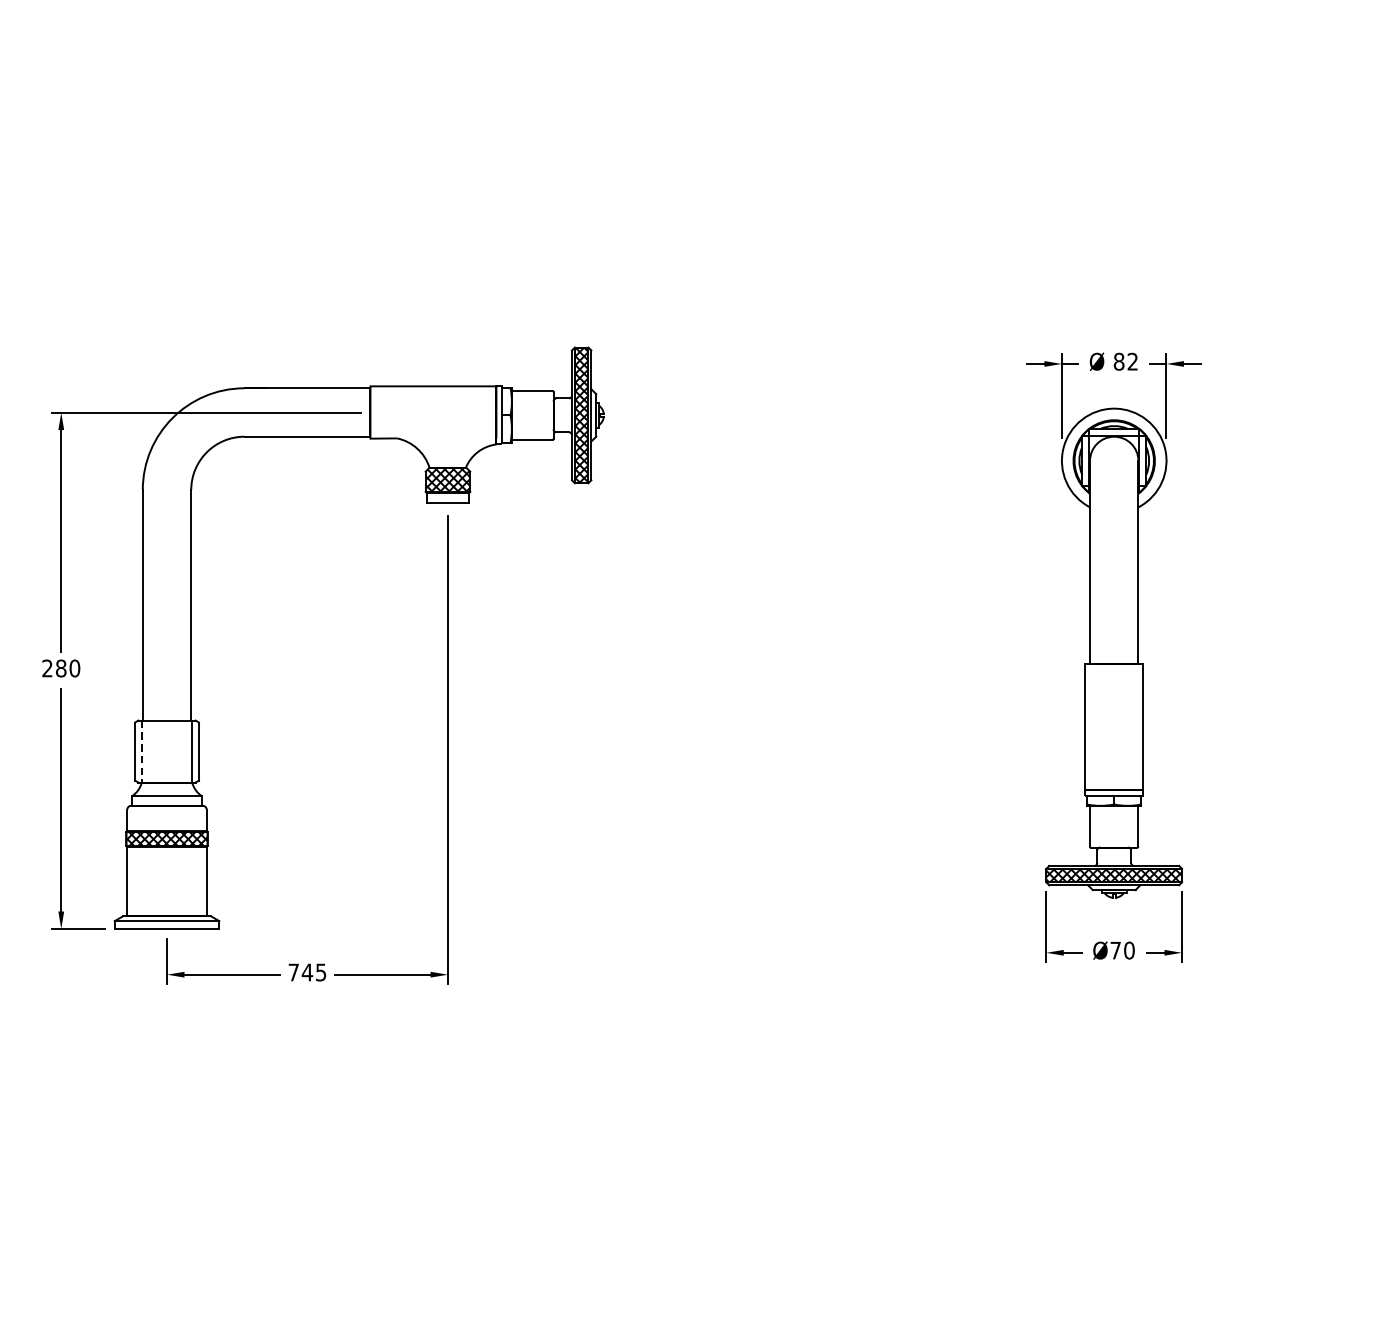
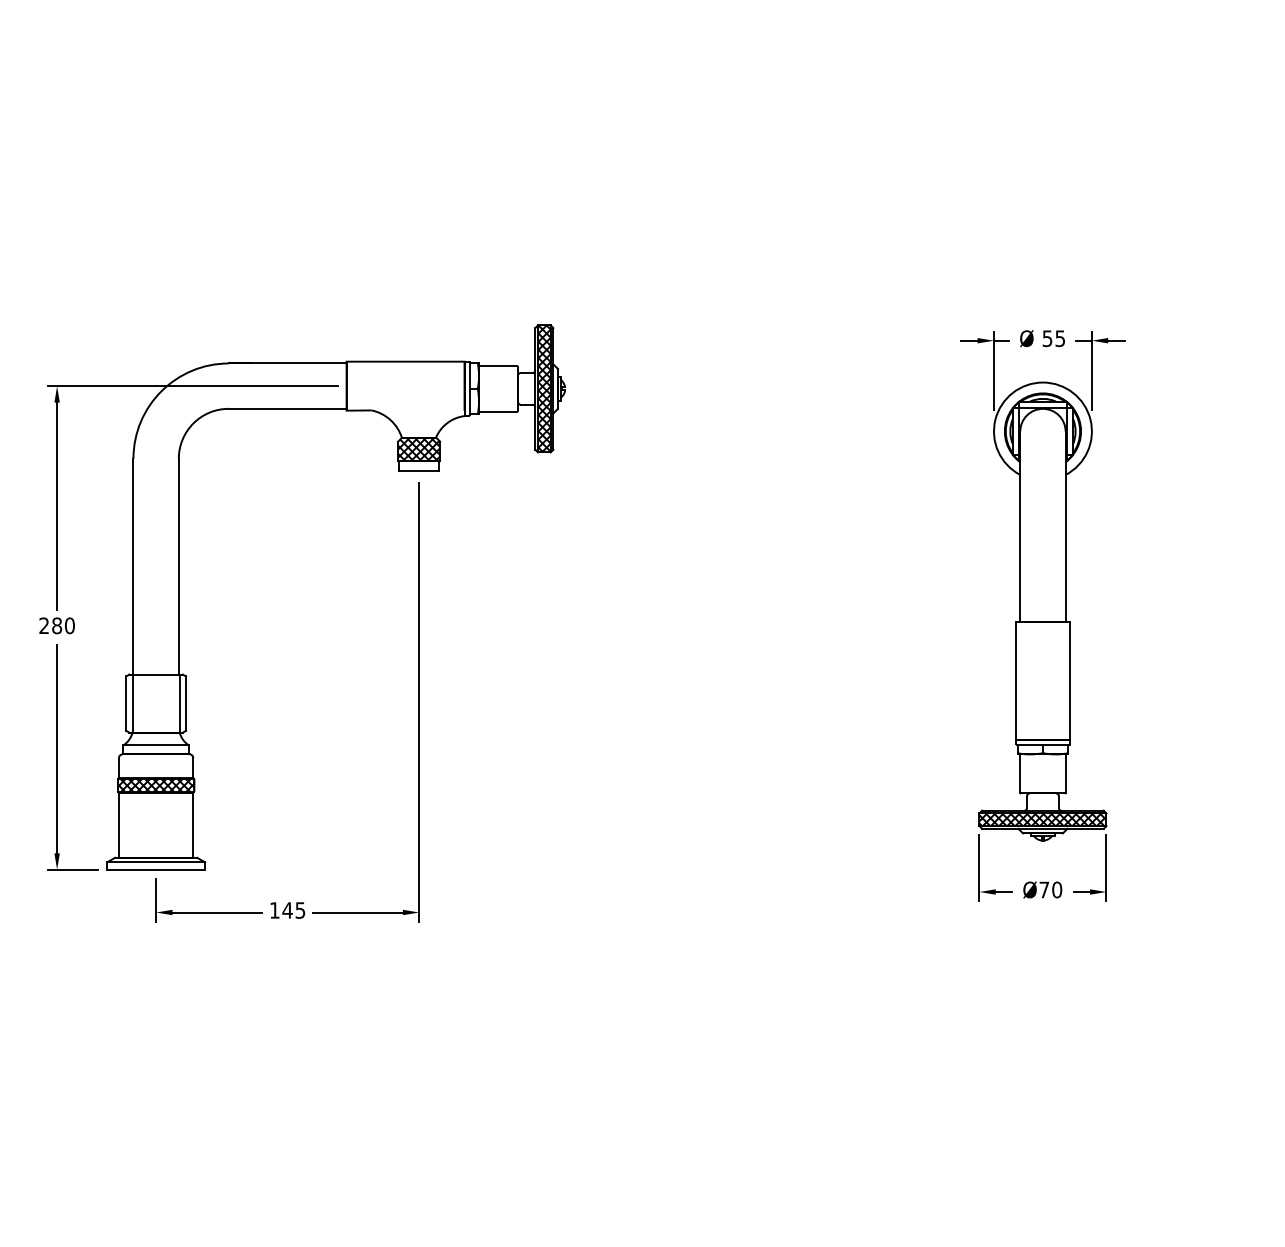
text: (1125, 361) -> (1053, 338), 82 -> 55
line: (141, 752) -> (132, 704), dashed -> solid
text: (293, 972) -> (274, 910), 745 -> 145

